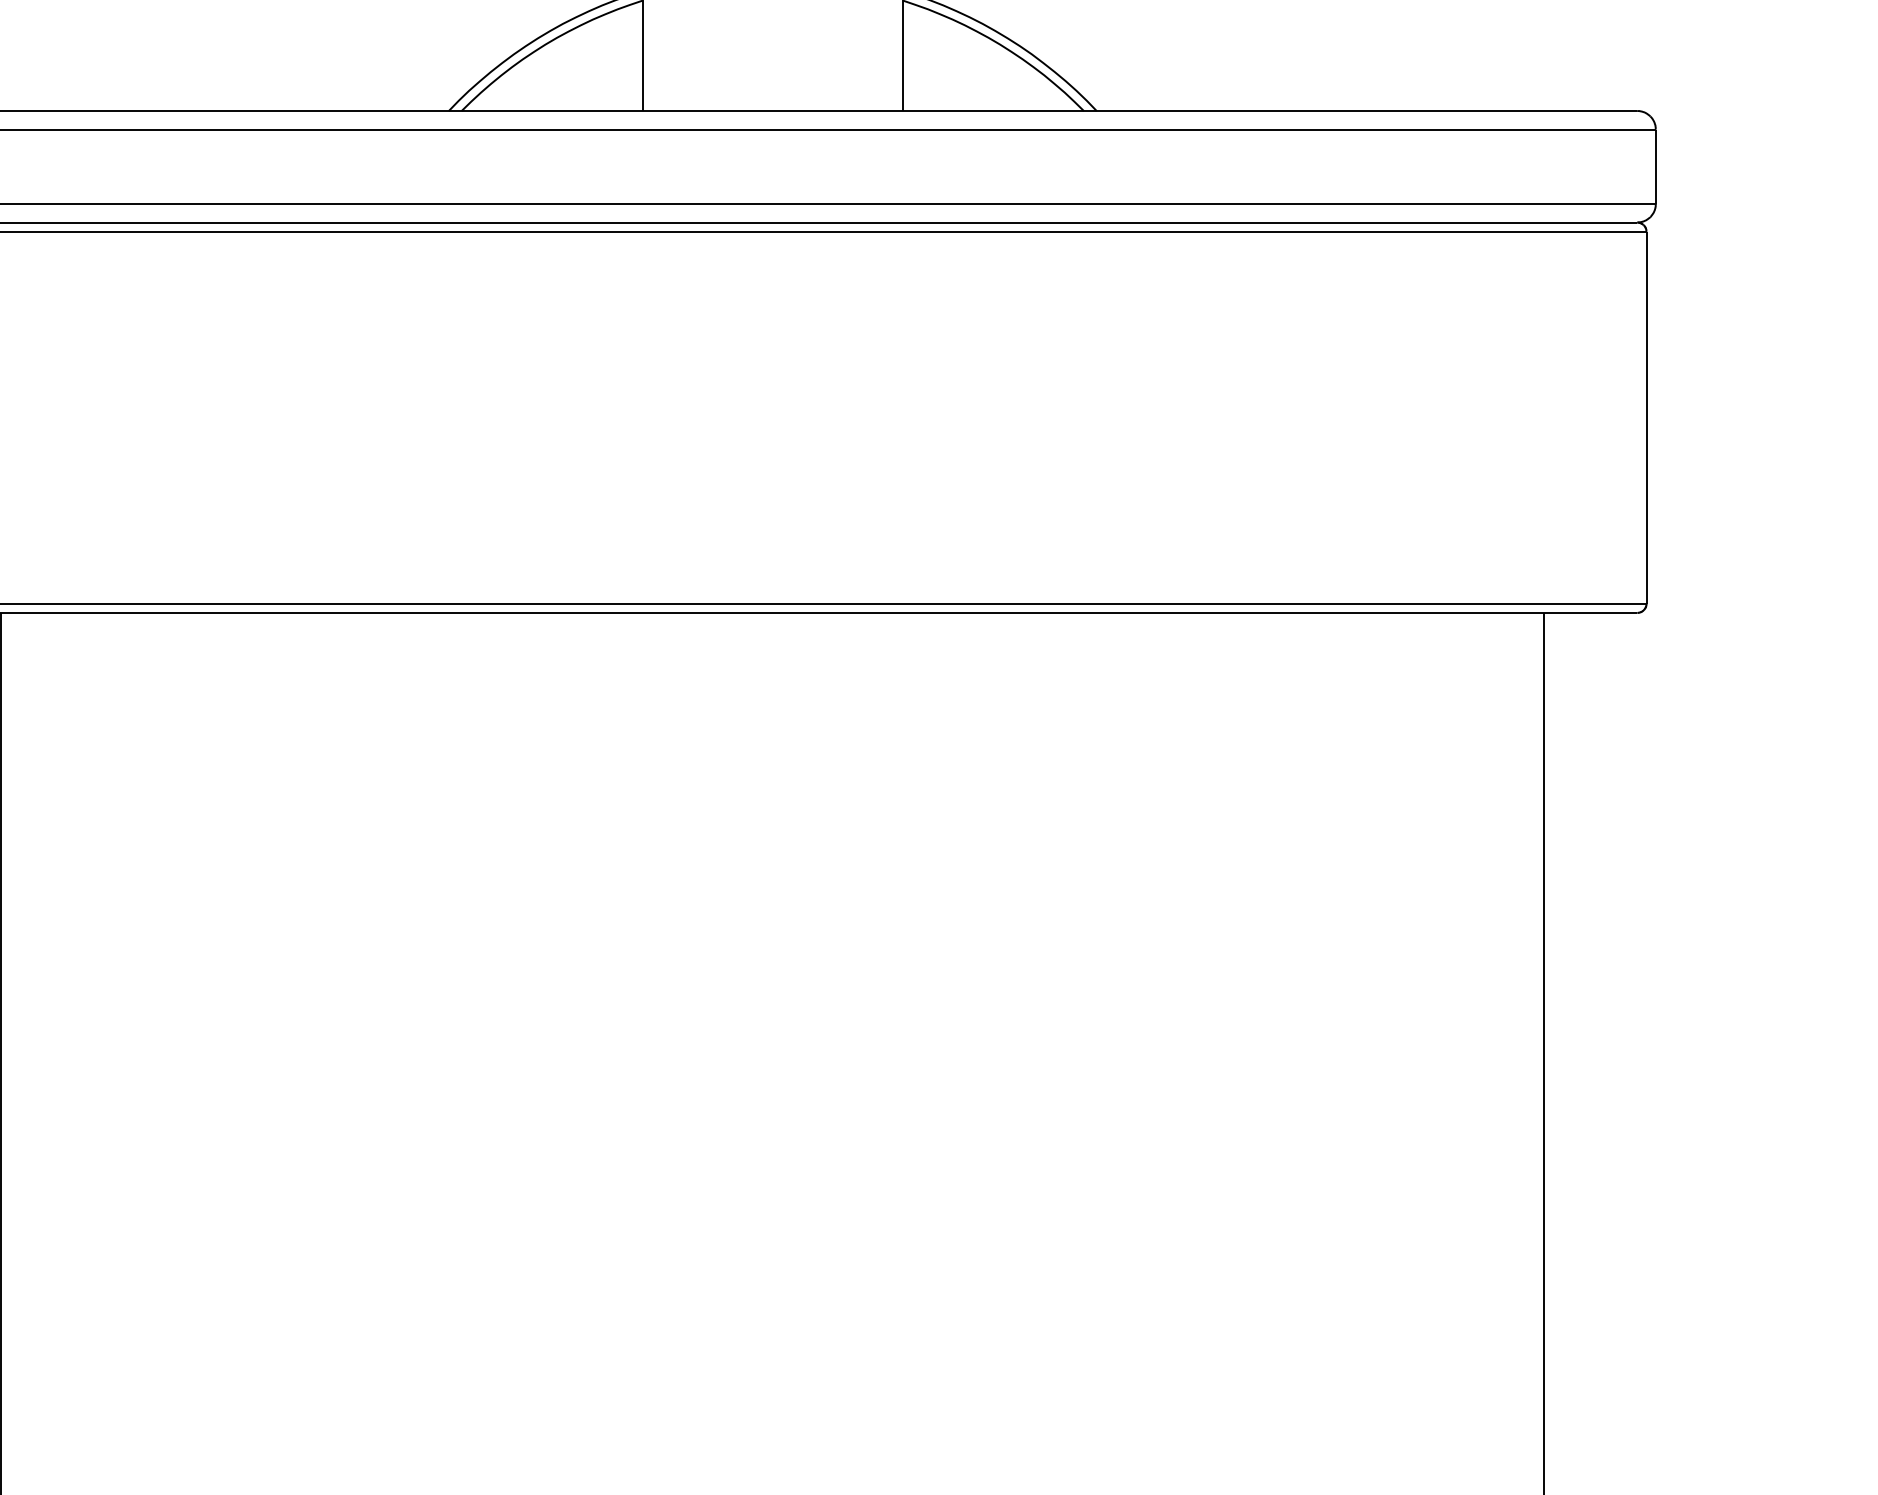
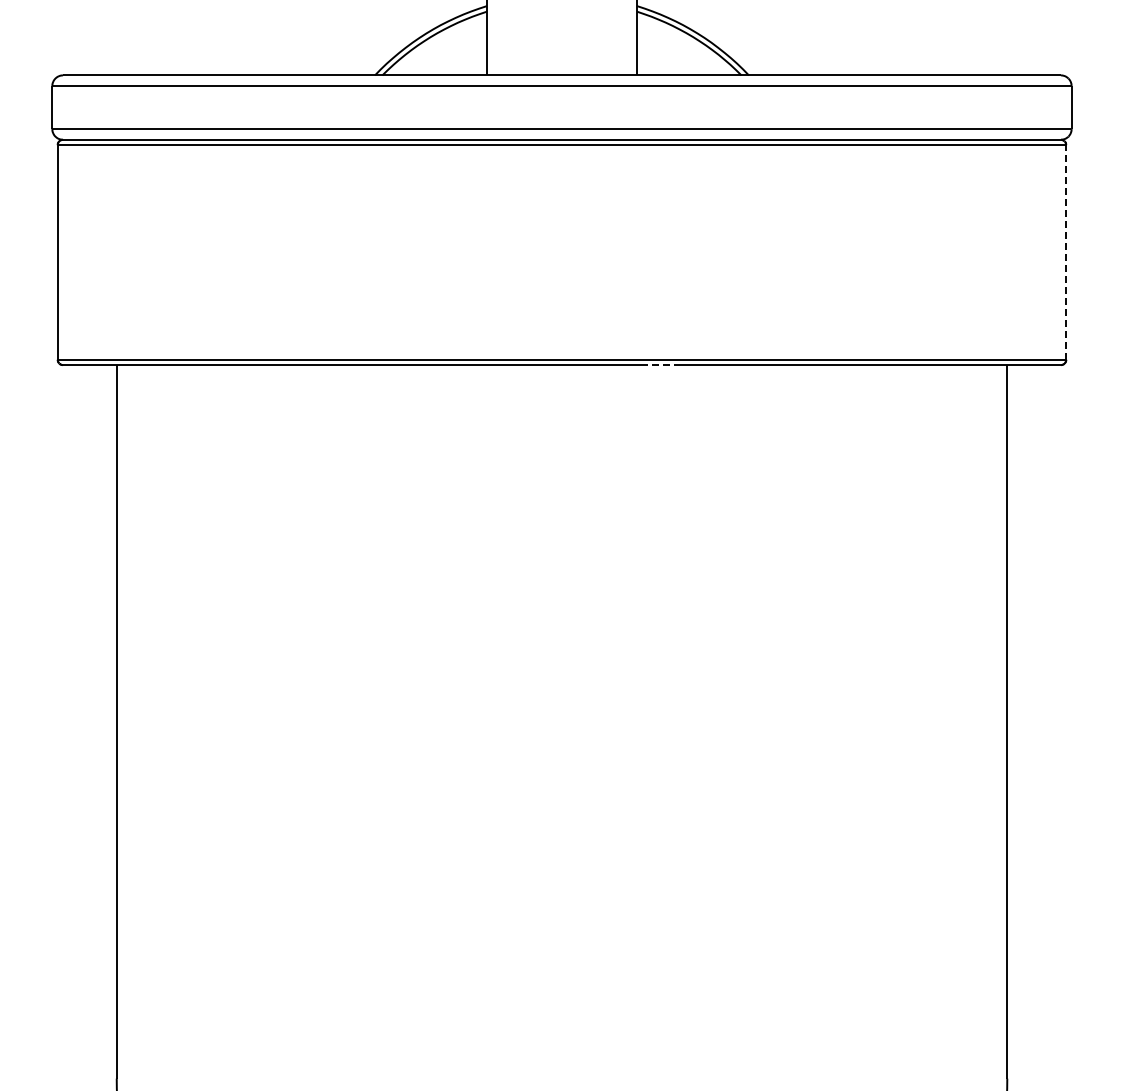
line: (1646, 416) -> (1066, 251), solid -> dashed
line: (941, 613) -> (659, 365), solid -> dashed

